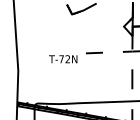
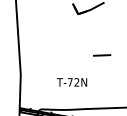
text: (63, 59) -> (72, 82), moved

